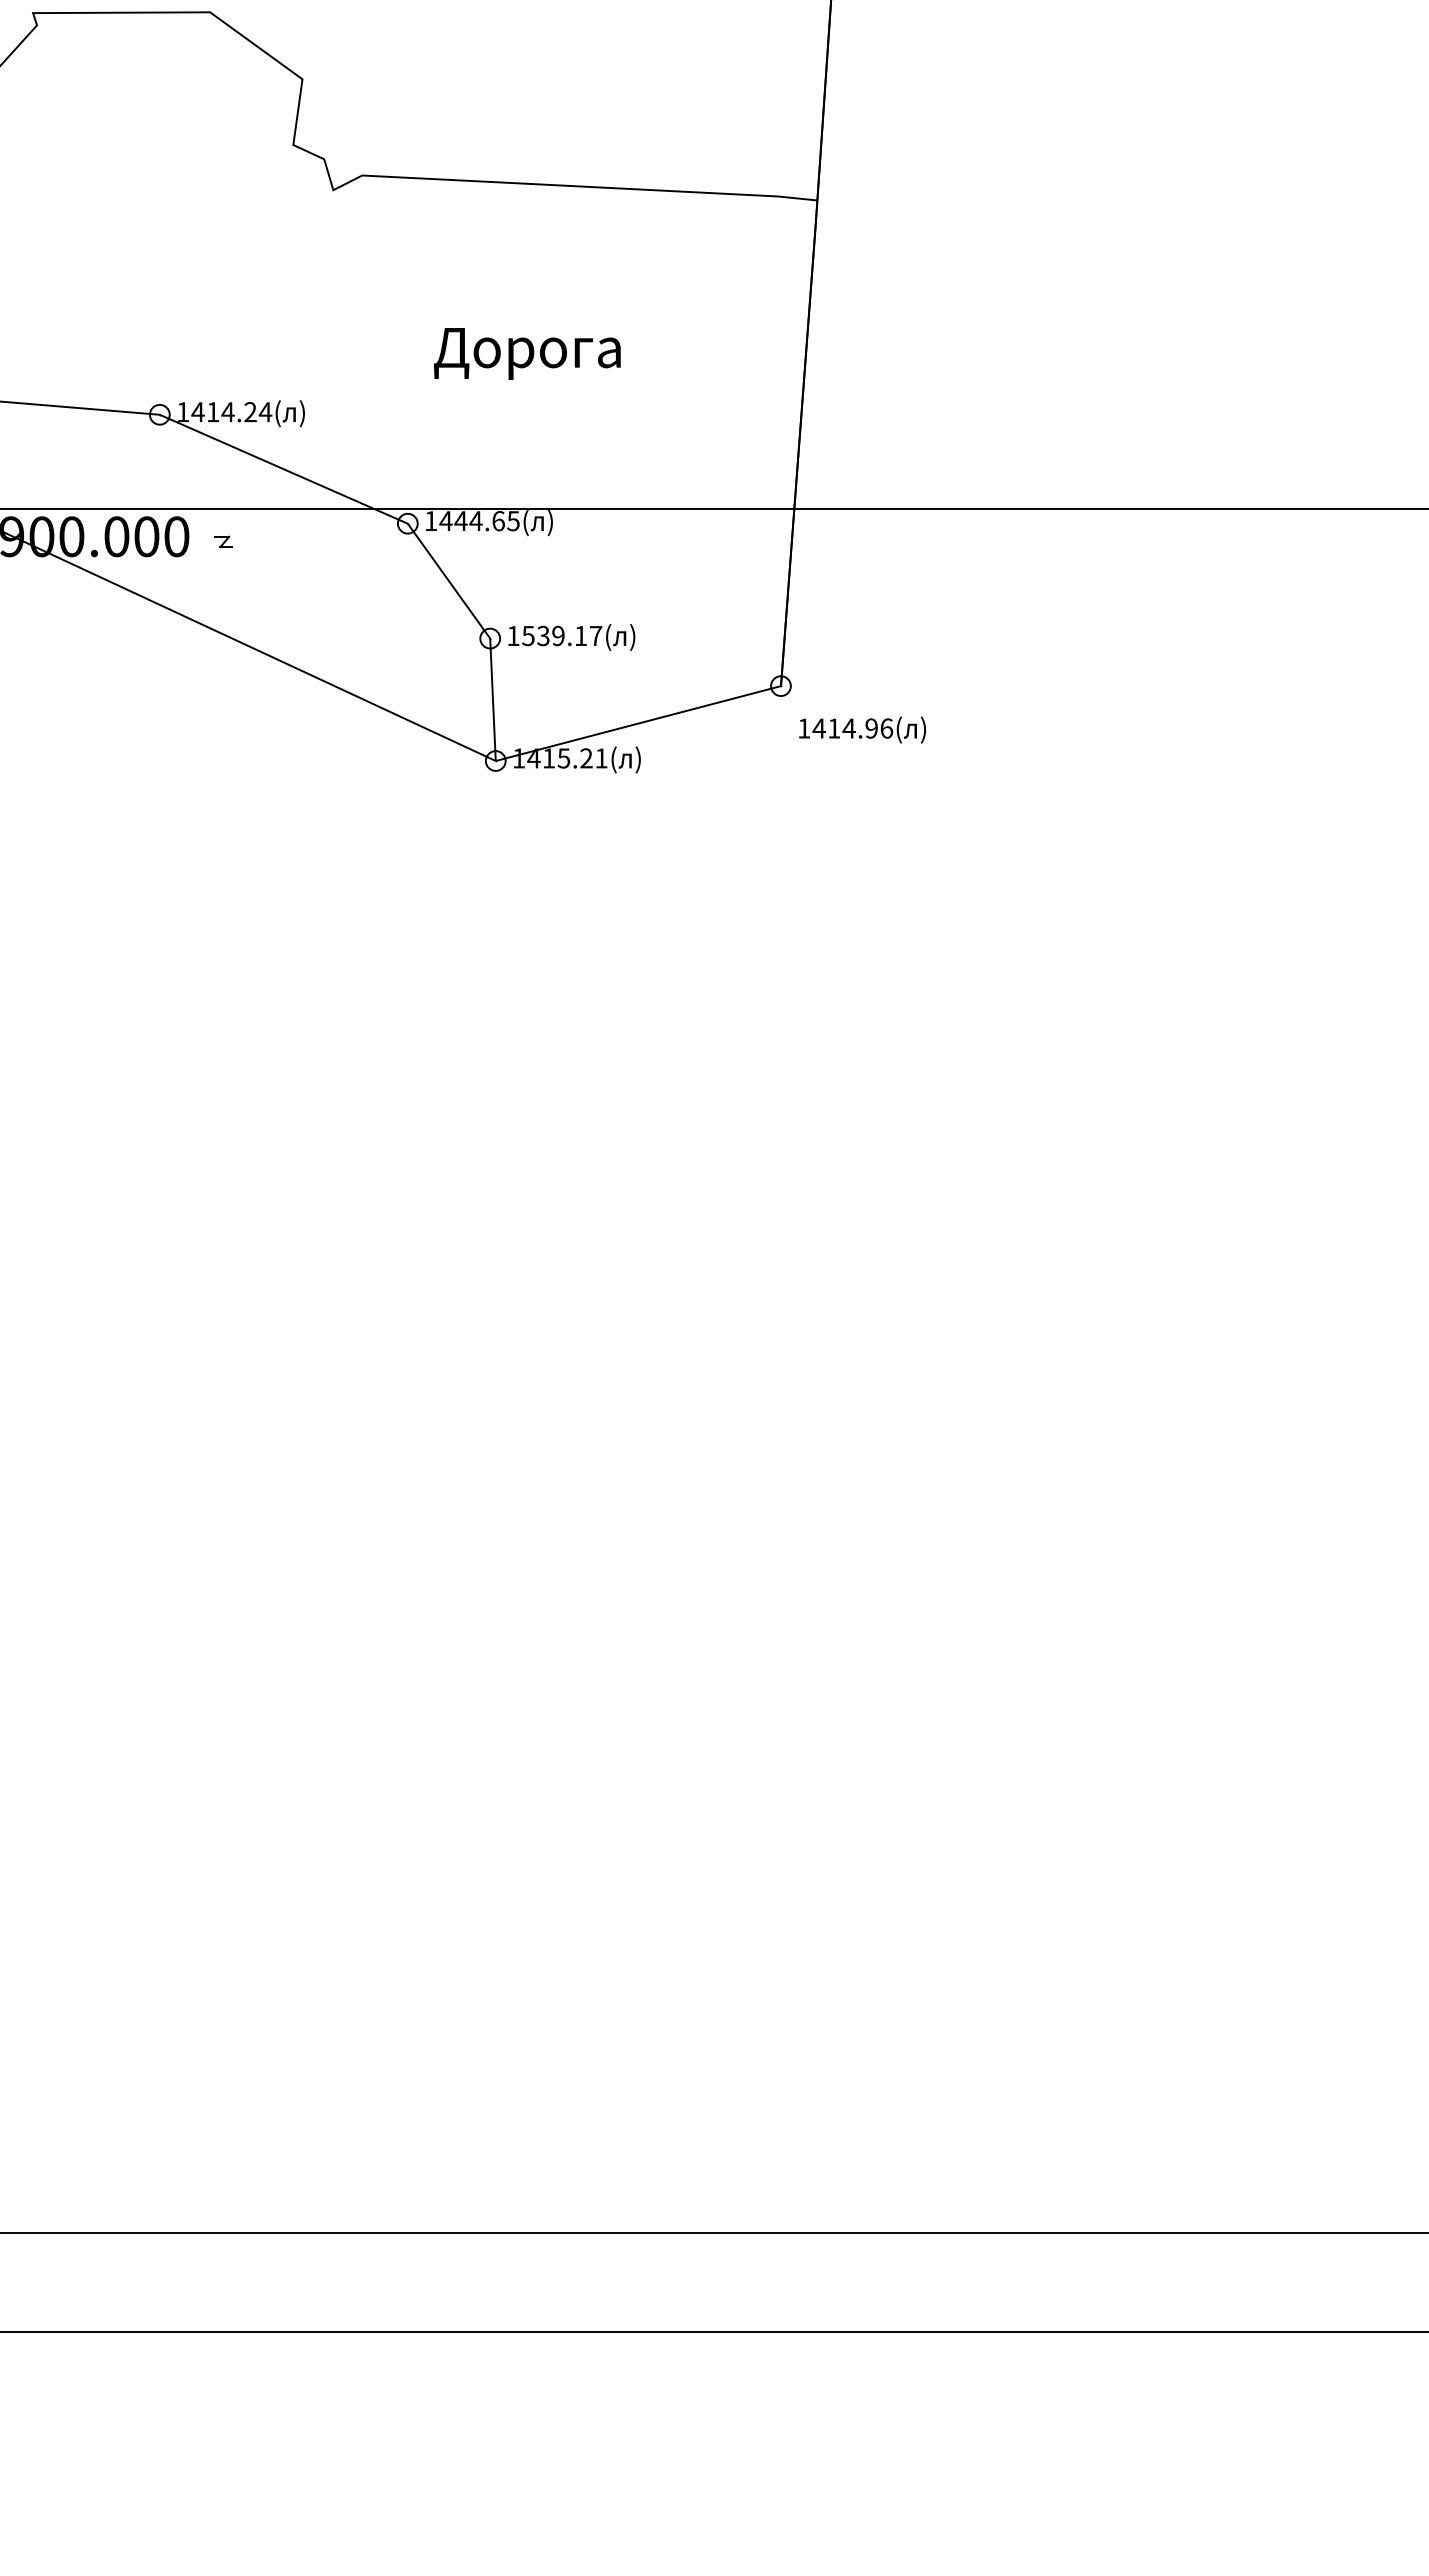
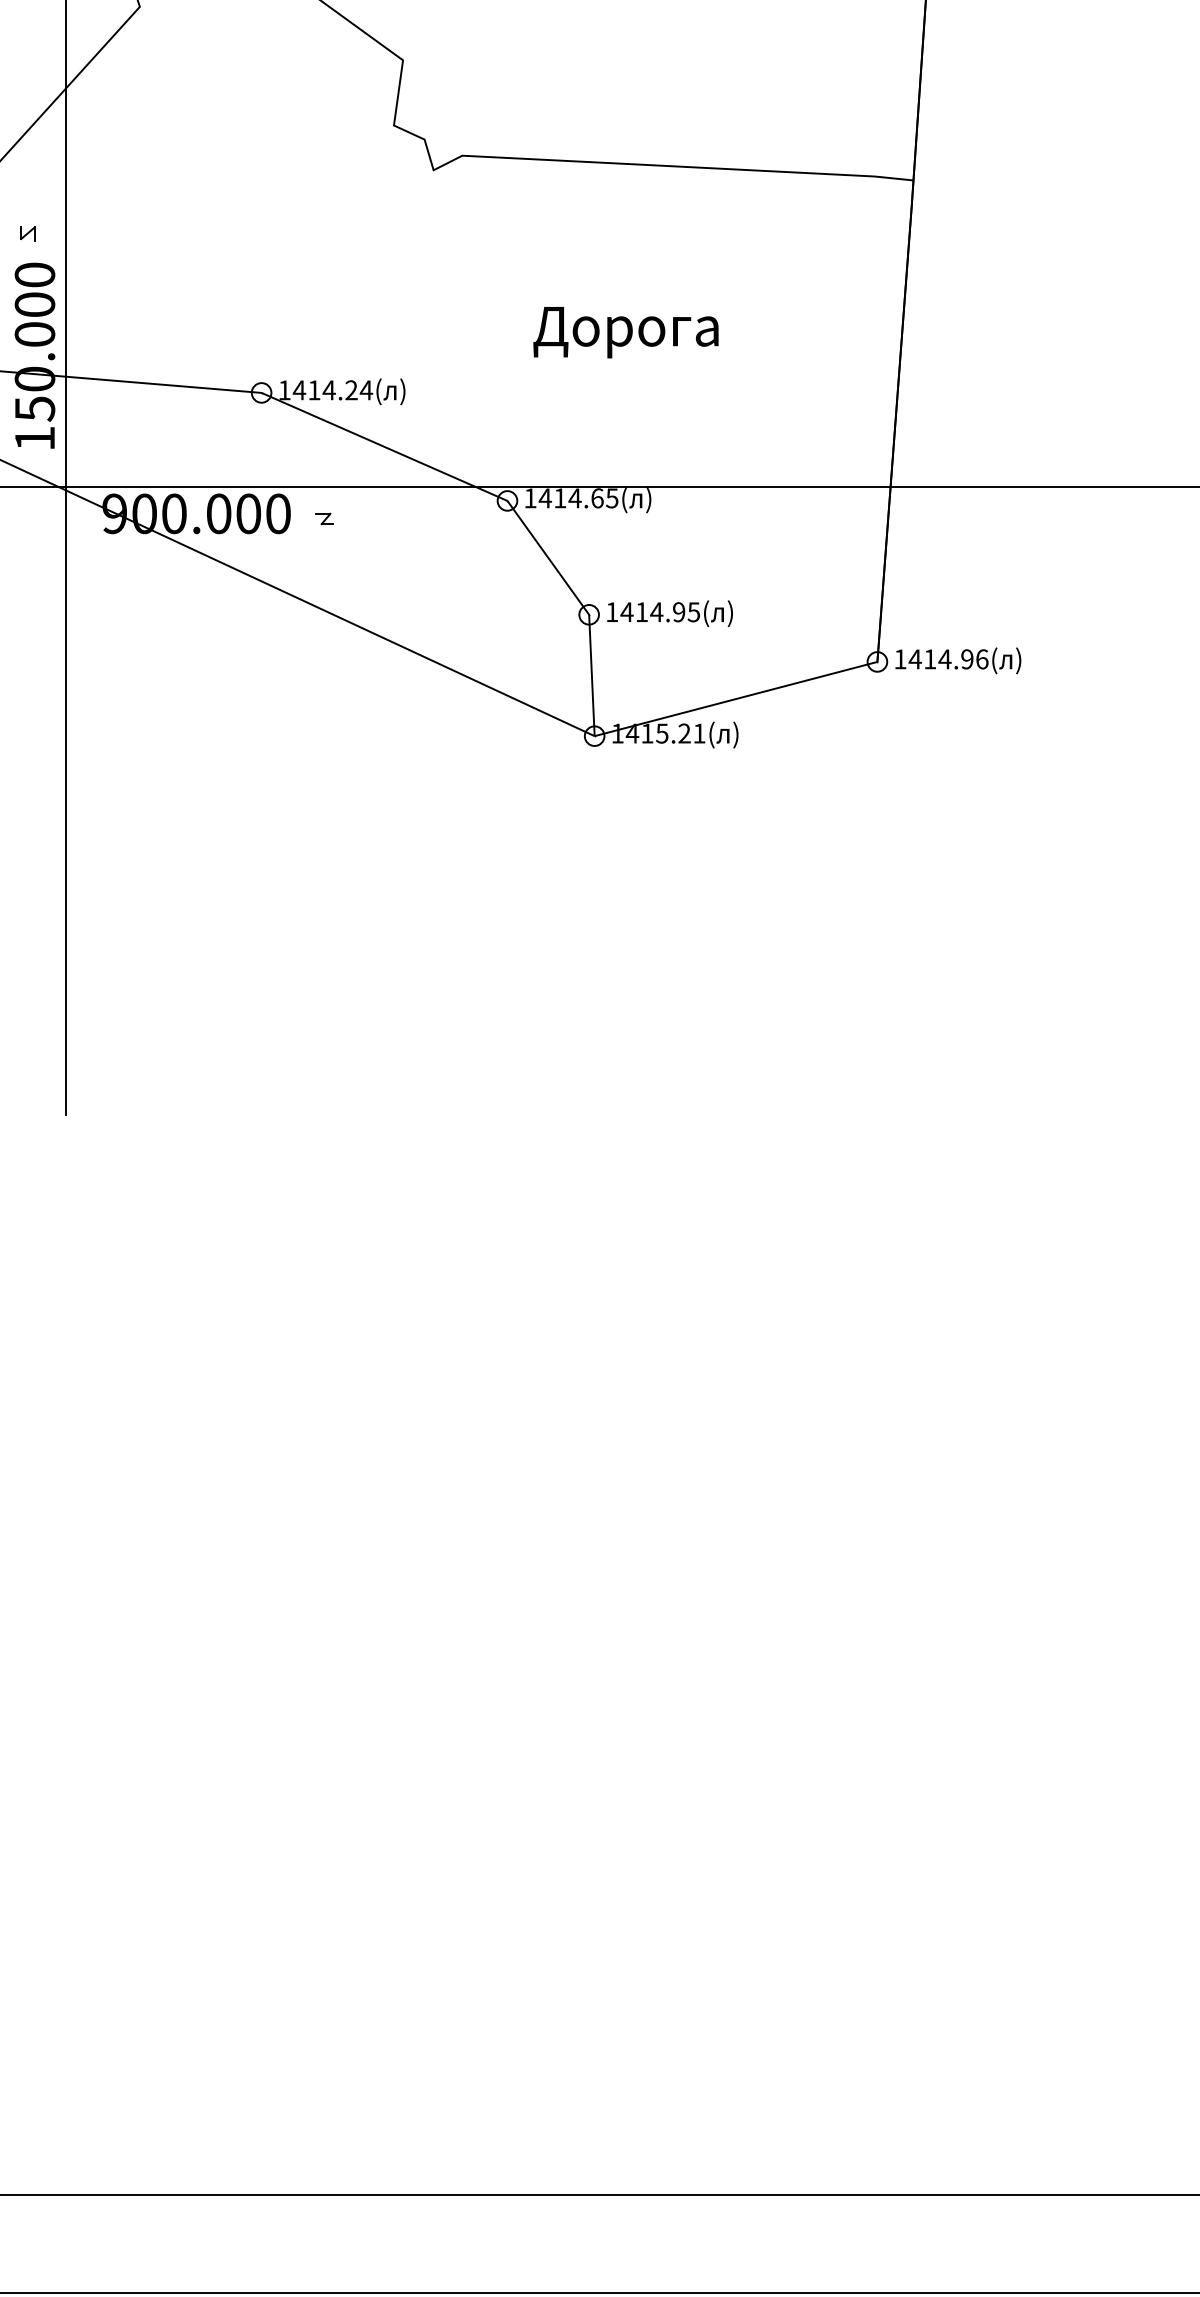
text: (460, 520) -> (559, 497), 1444.65( -> 1414.65(
text: (561, 635) -> (659, 611), 1539.17( -> 1414.95(
text: (862, 729) -> (958, 660), moved

